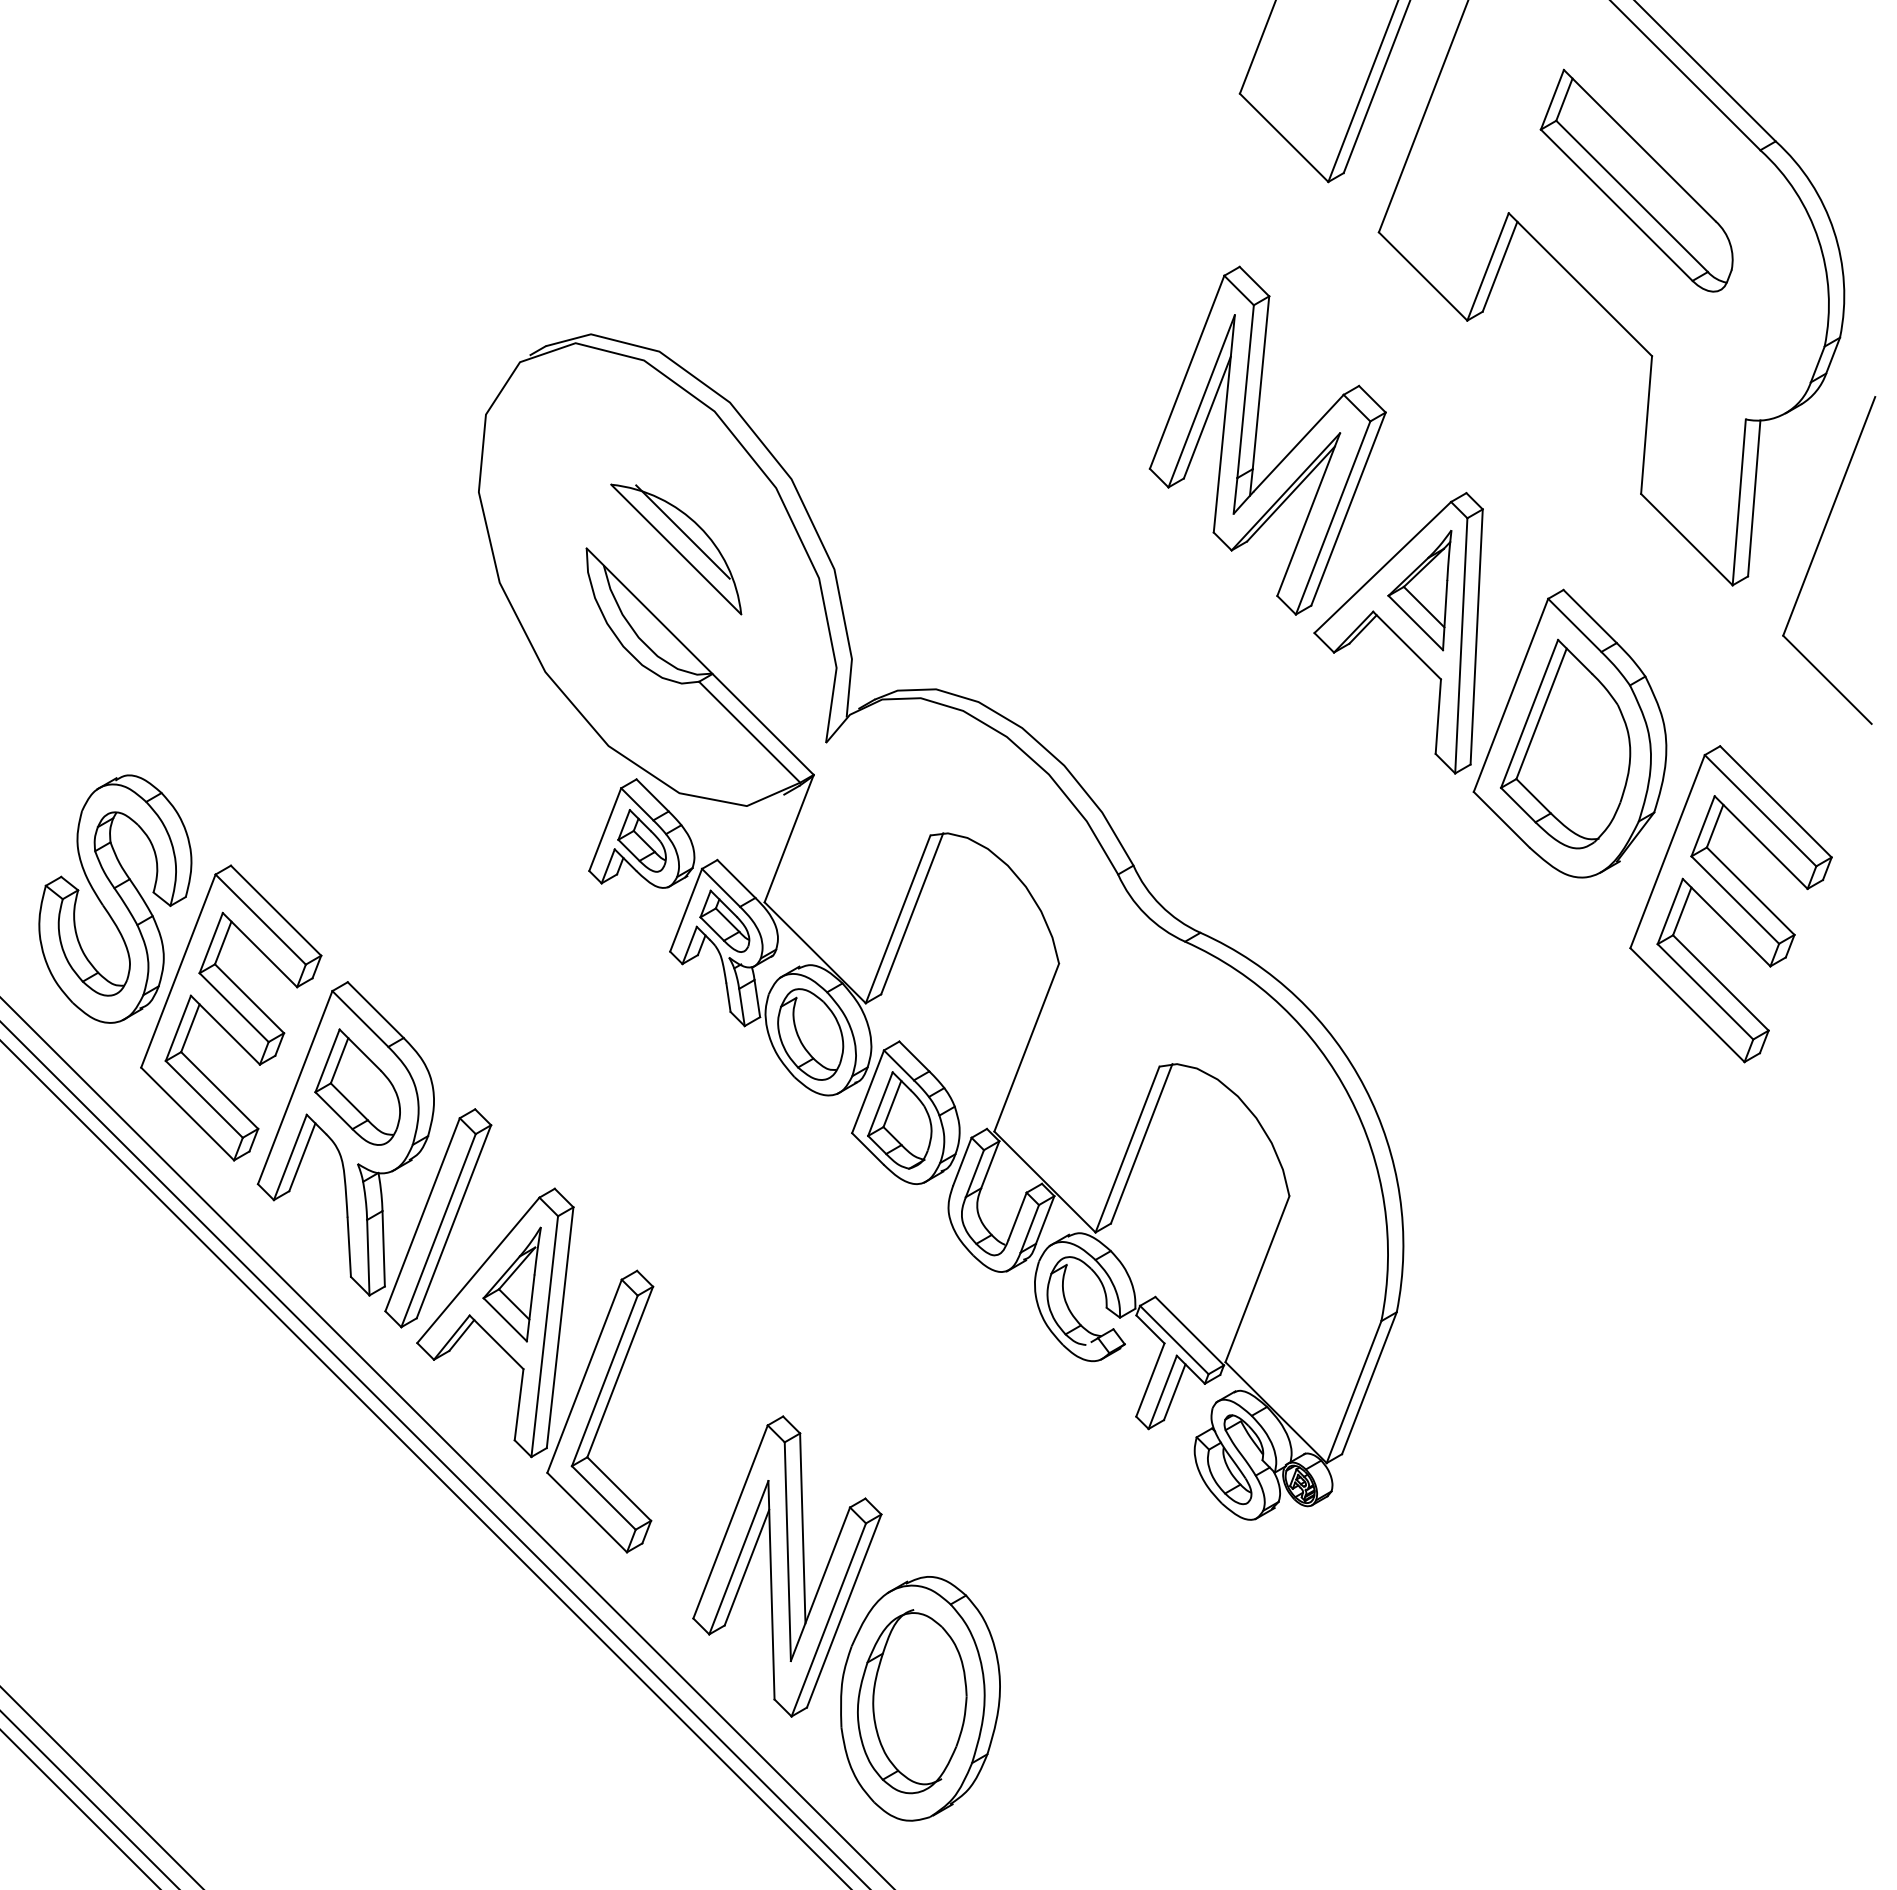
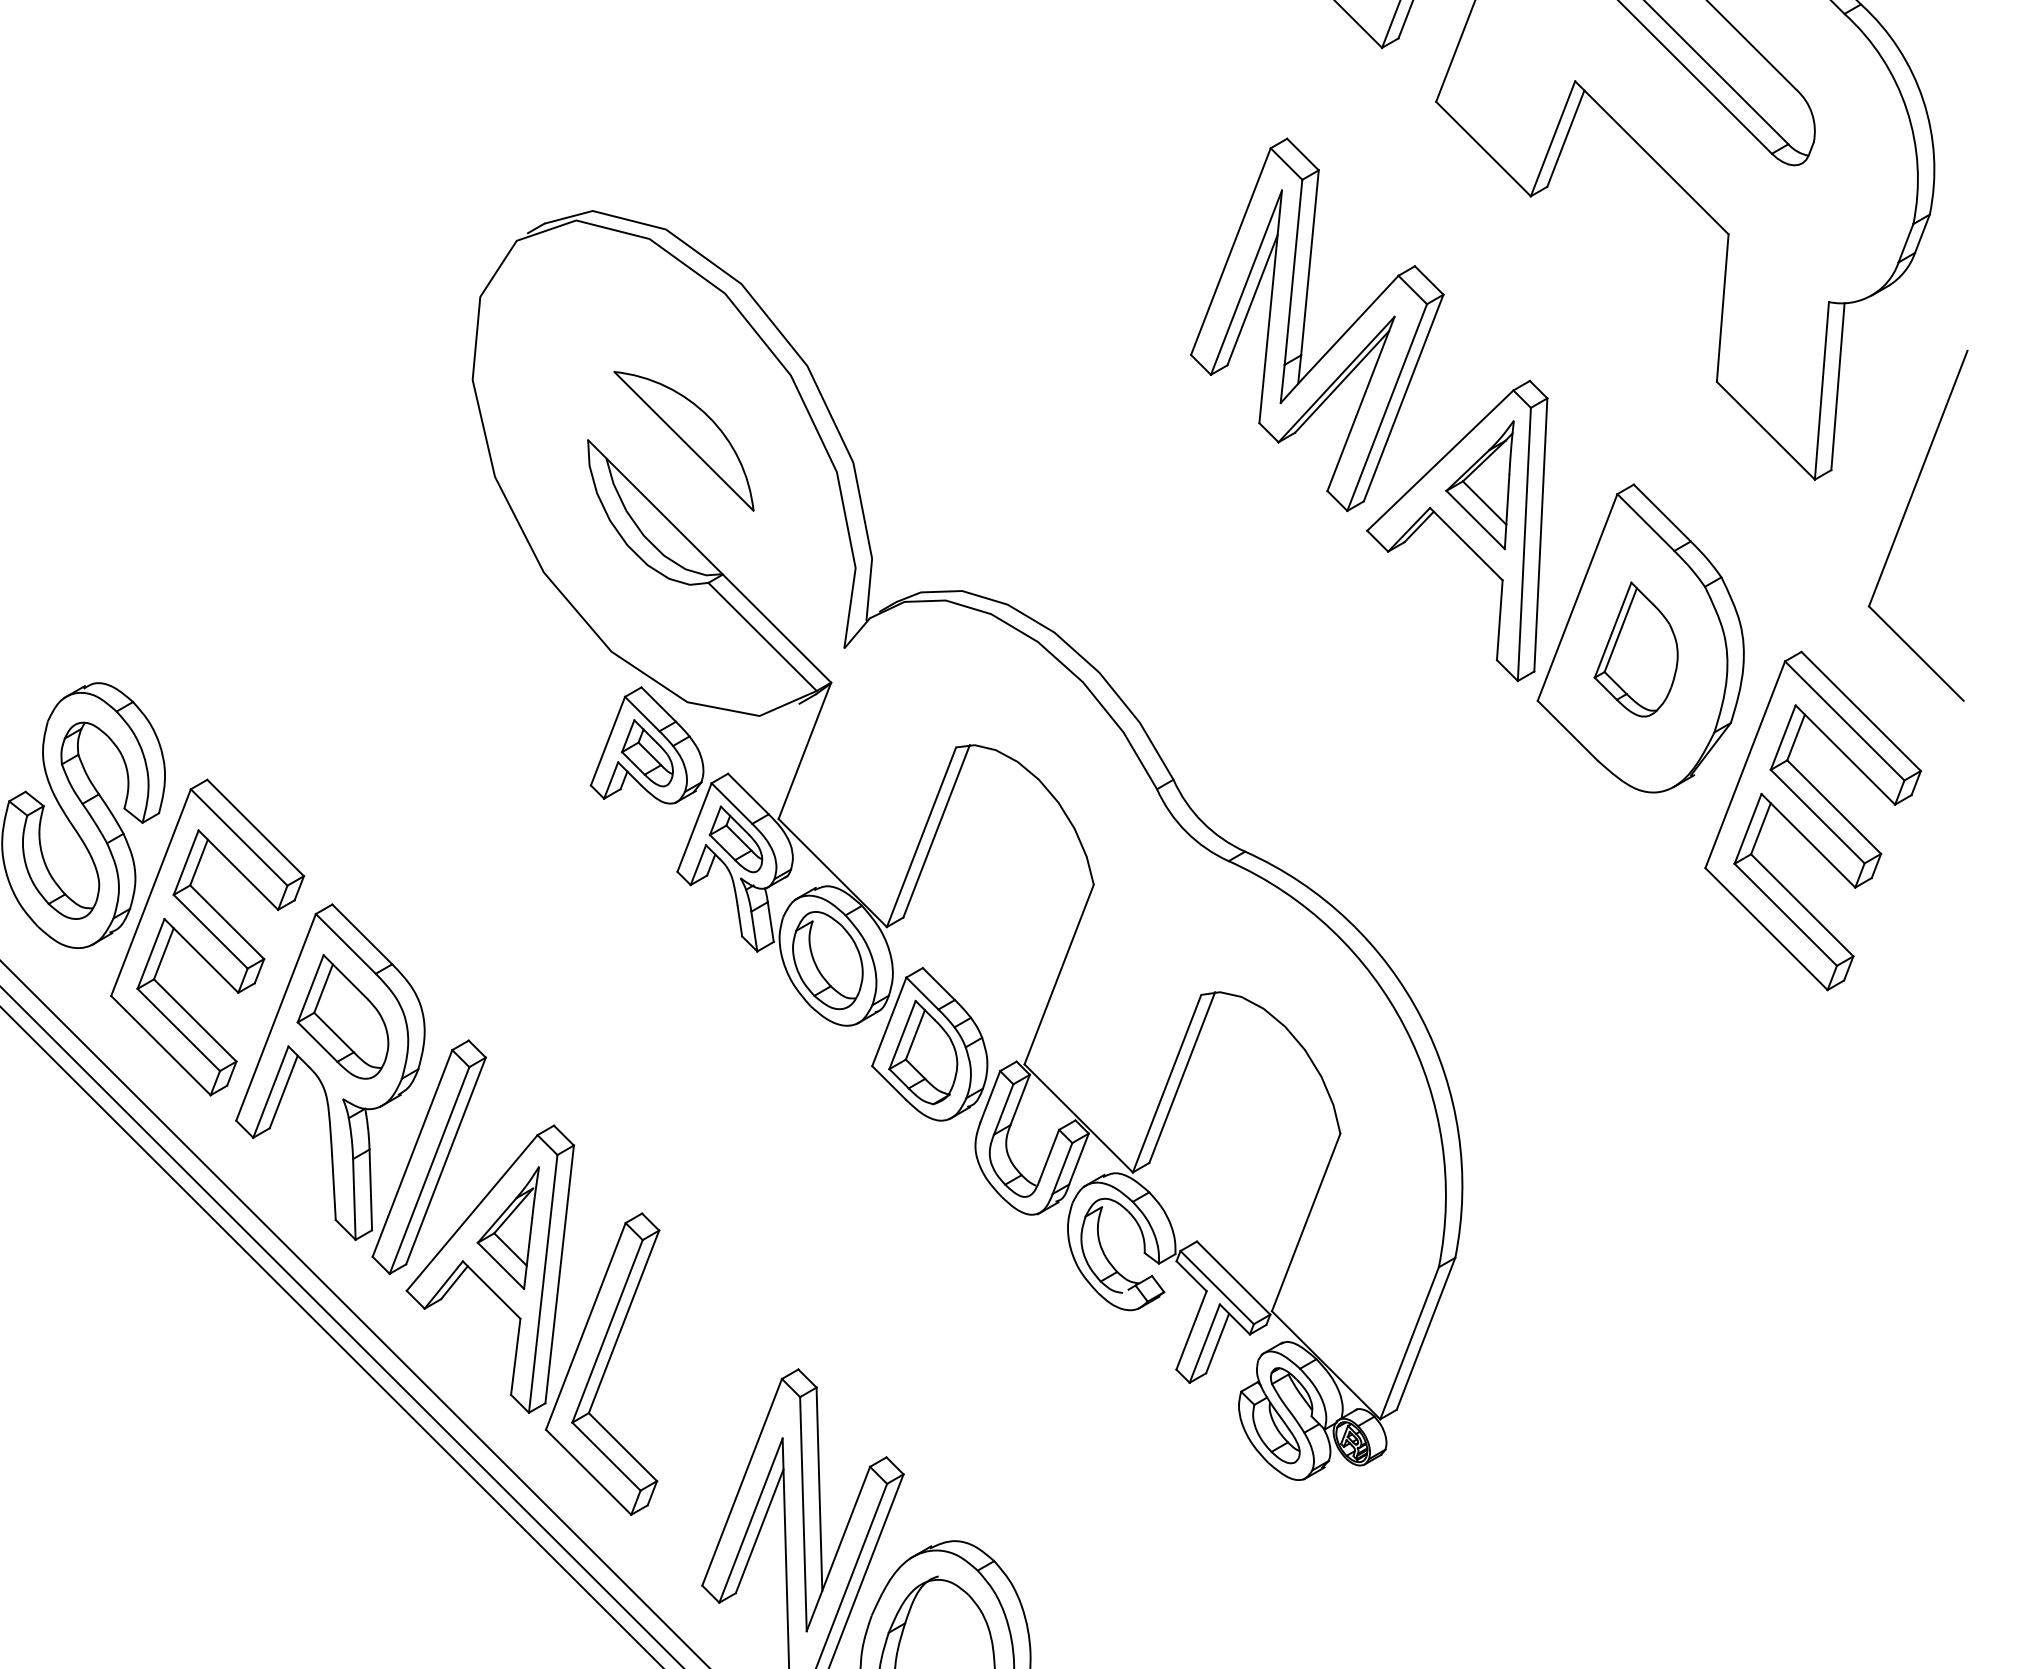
line: (682, 531) -> (690, 422), removed
part: (1815, 555) -> (1903, 520), moved
part: (1565, 743) -> (1635, 649), size x0.6

